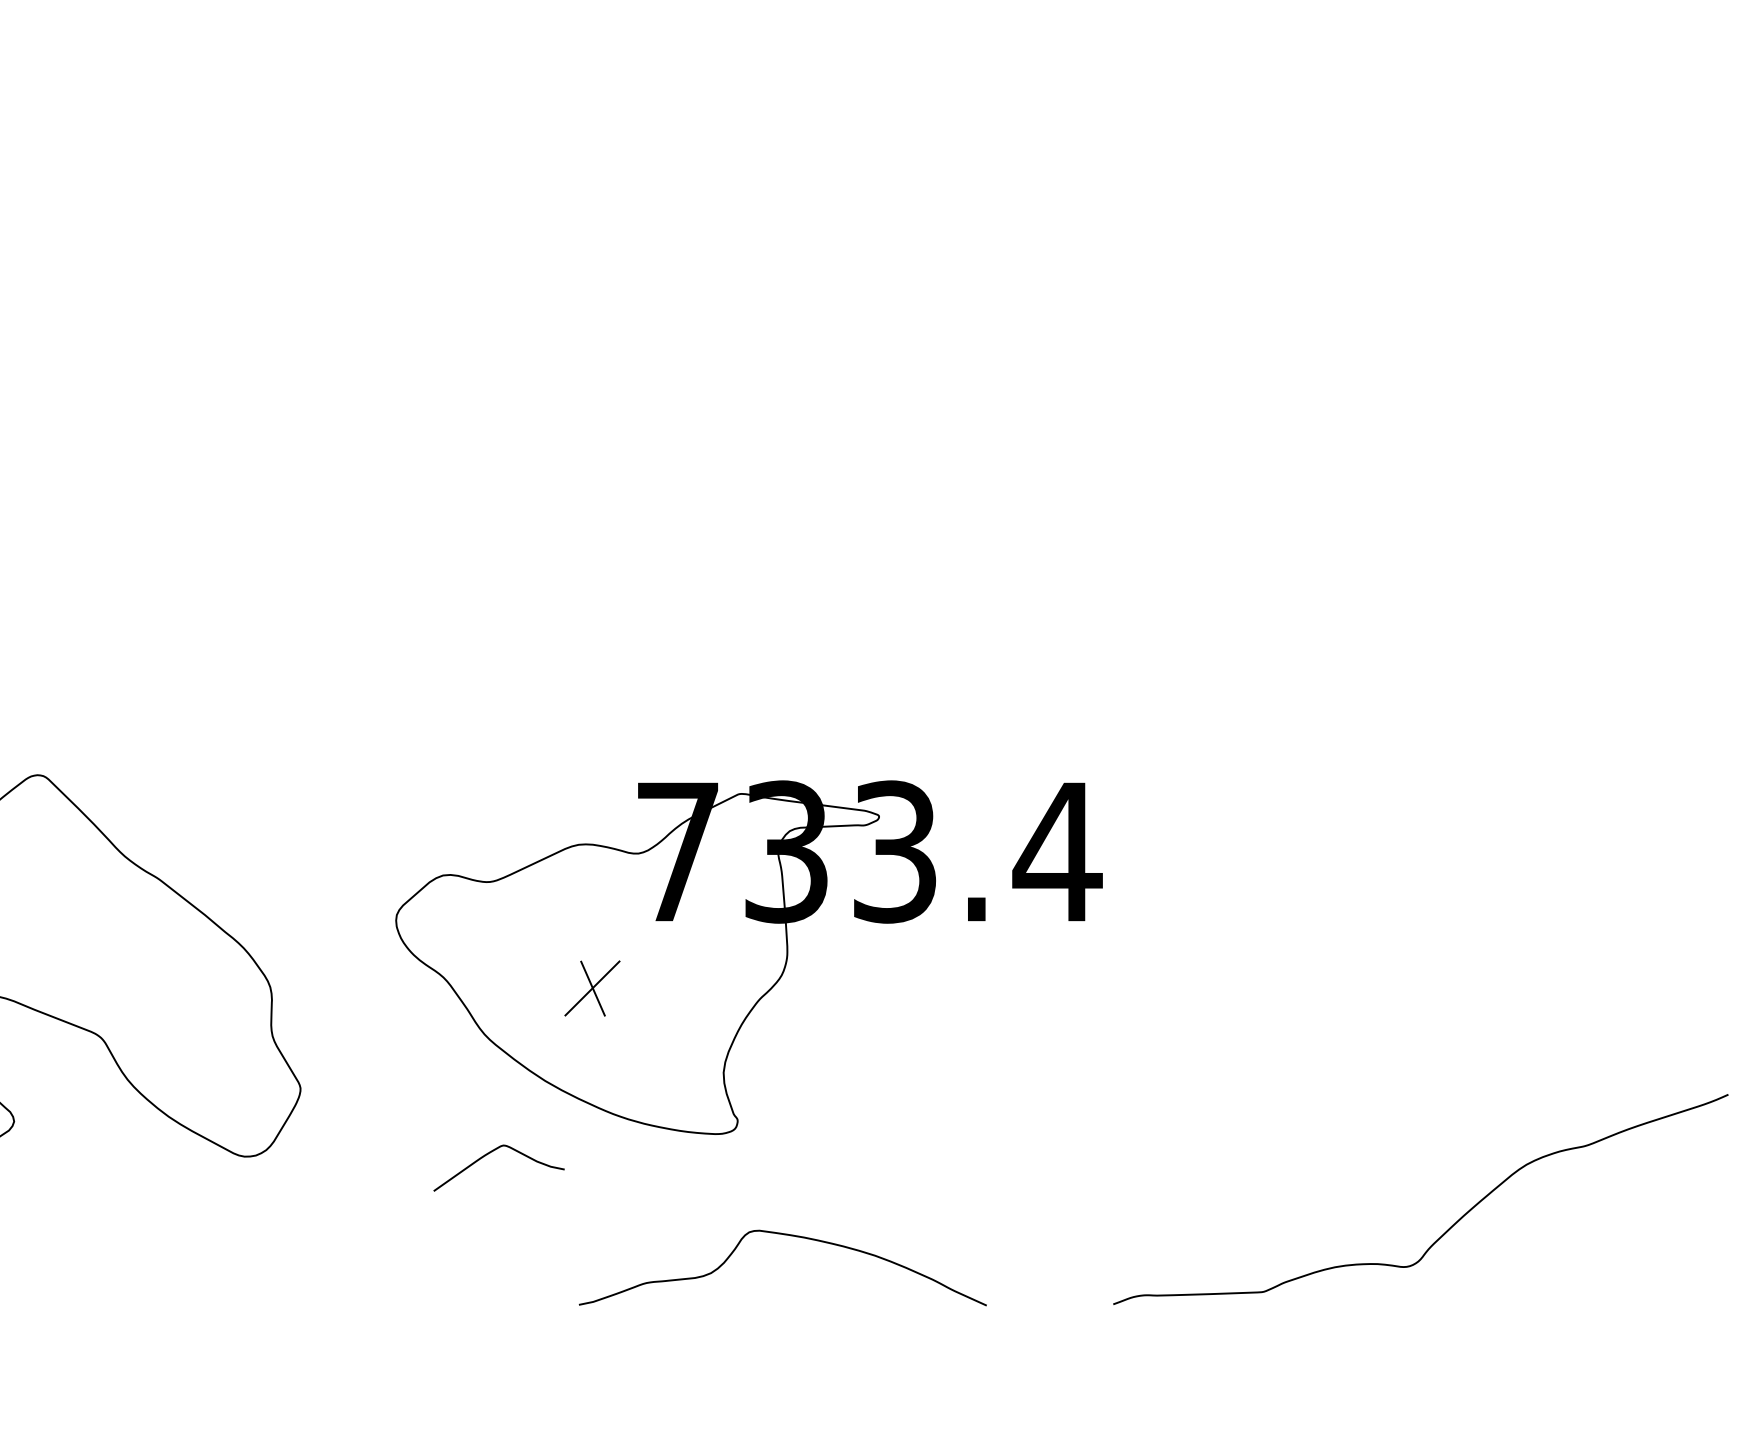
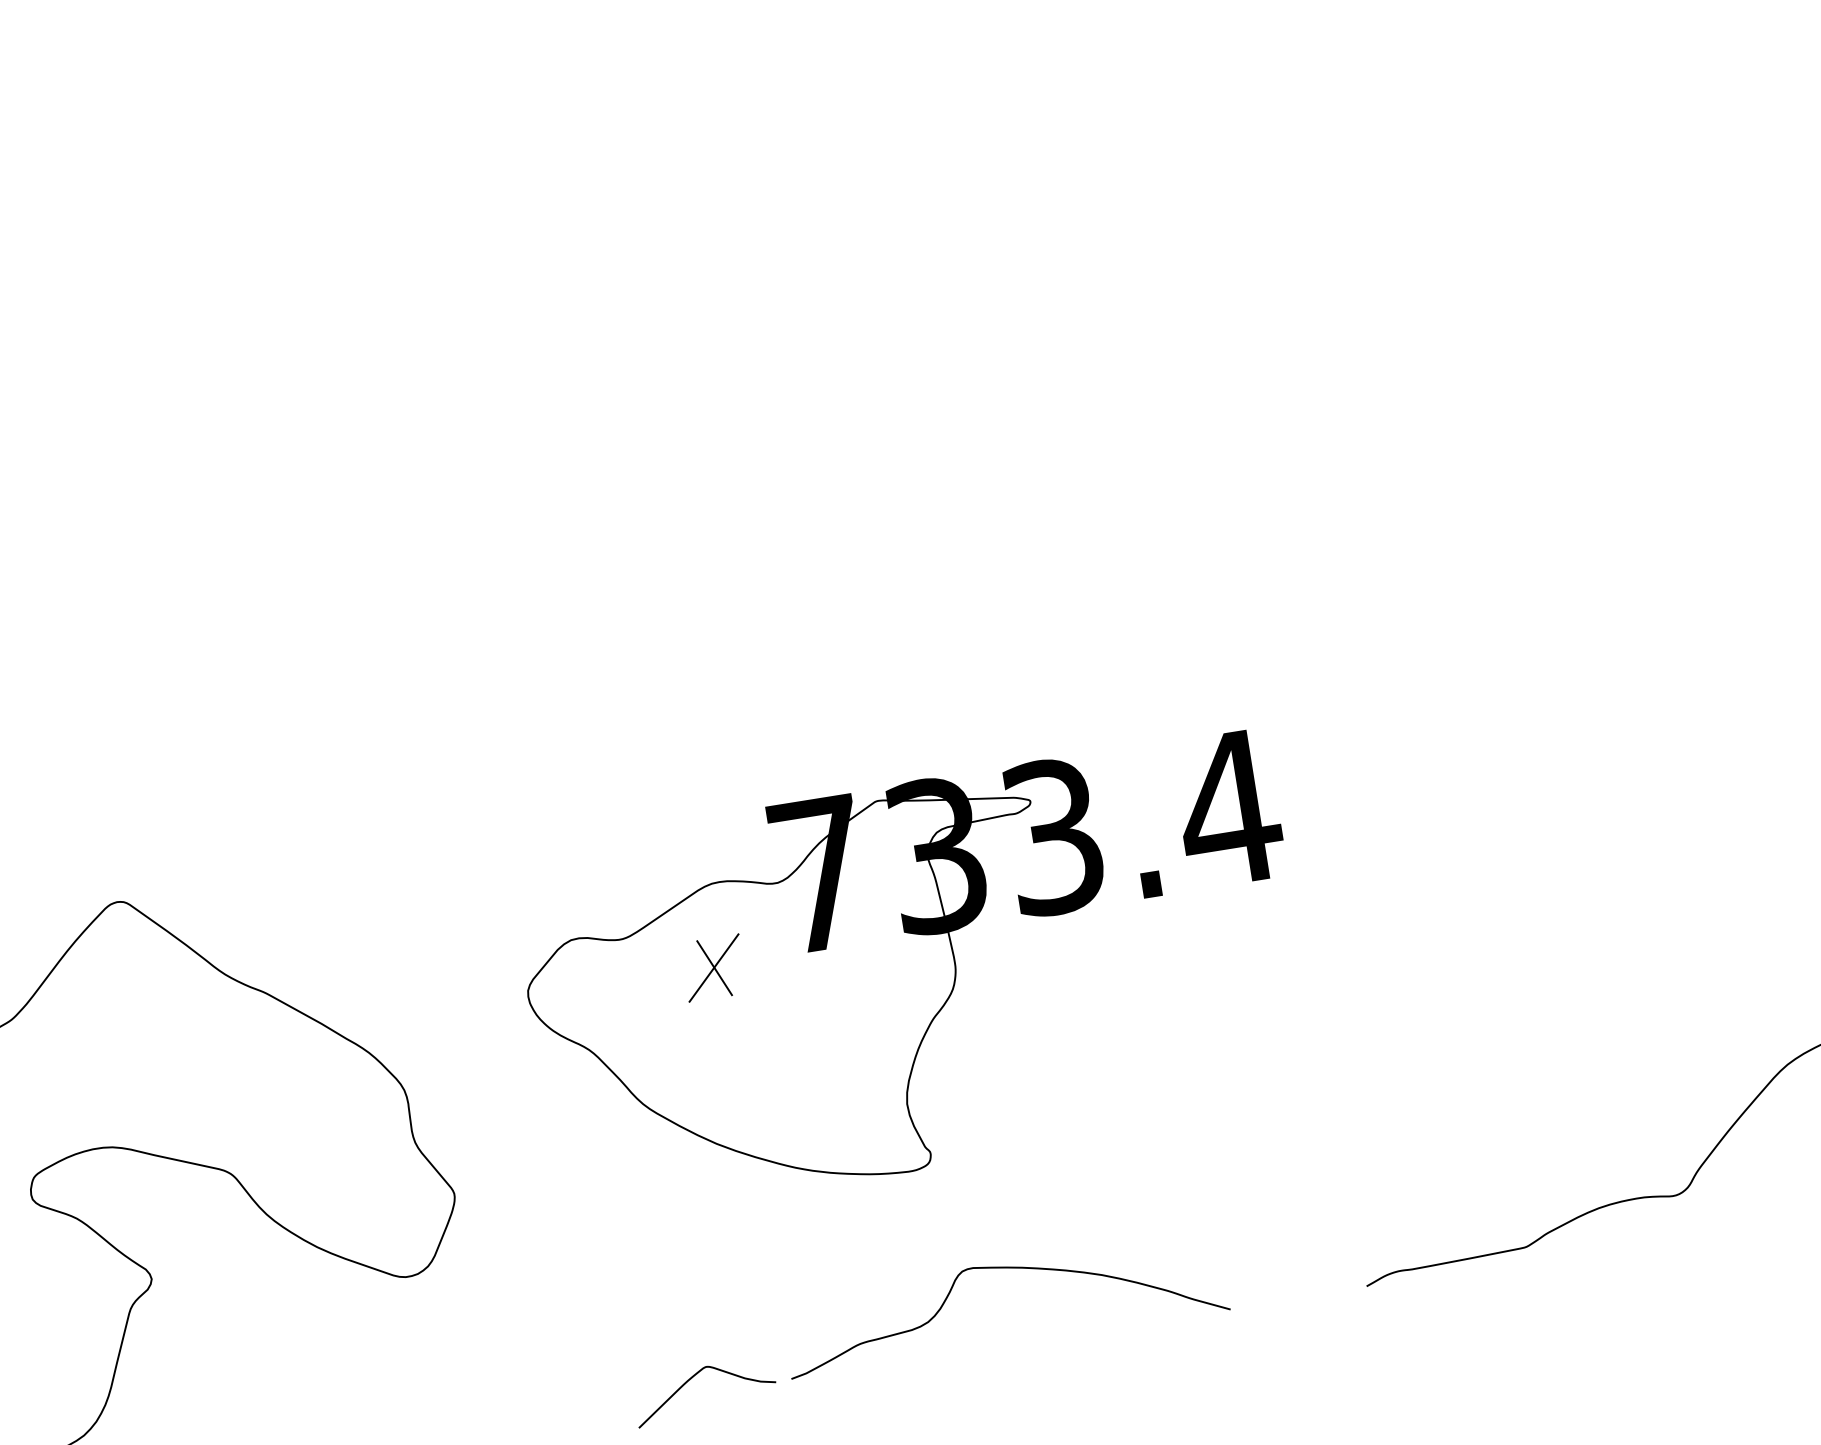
part: (592, 988) -> (714, 968), moved
curve: (490, 1153) -> (693, 1377), moved

